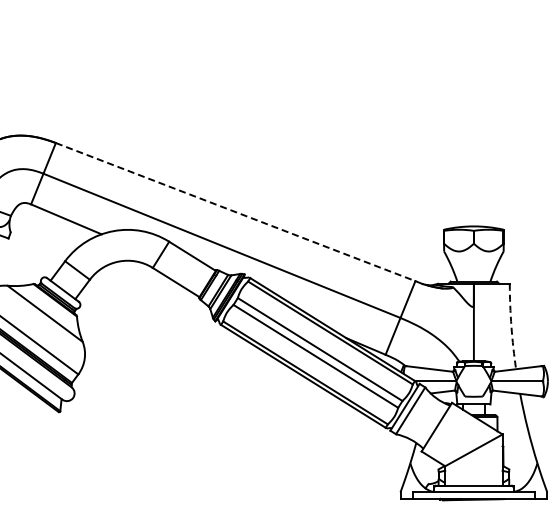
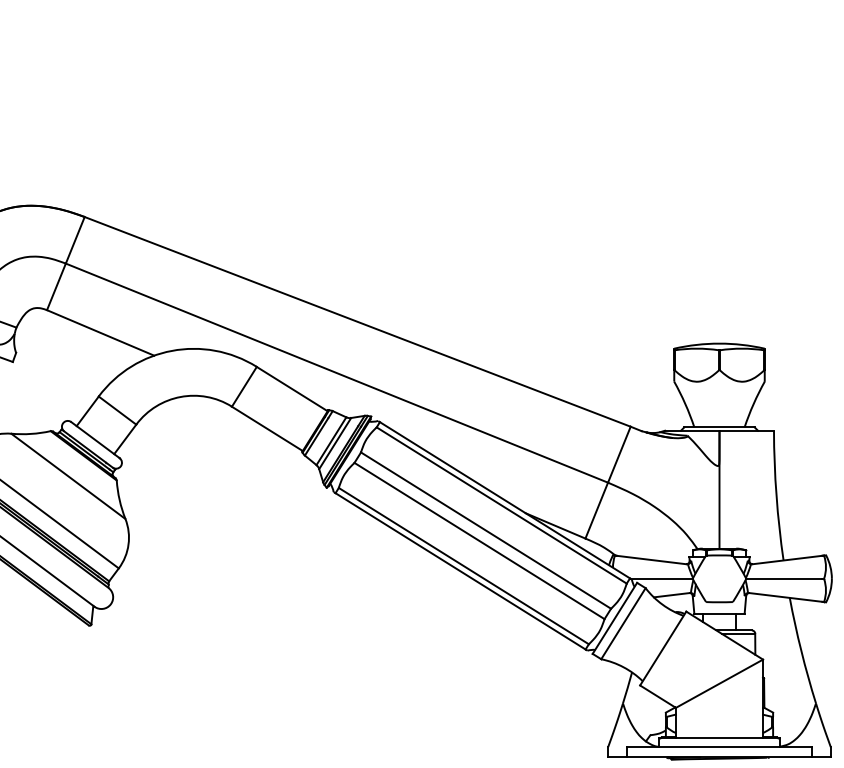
line: (235, 212) -> (357, 322), dashed -> solid
arc: (511, 326) -> (776, 495), dashed -> solid

